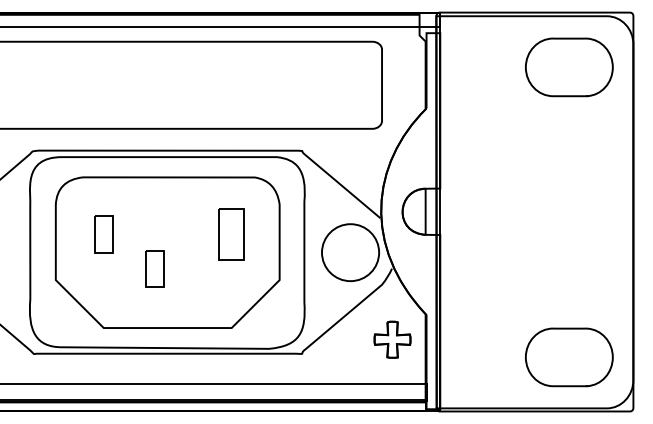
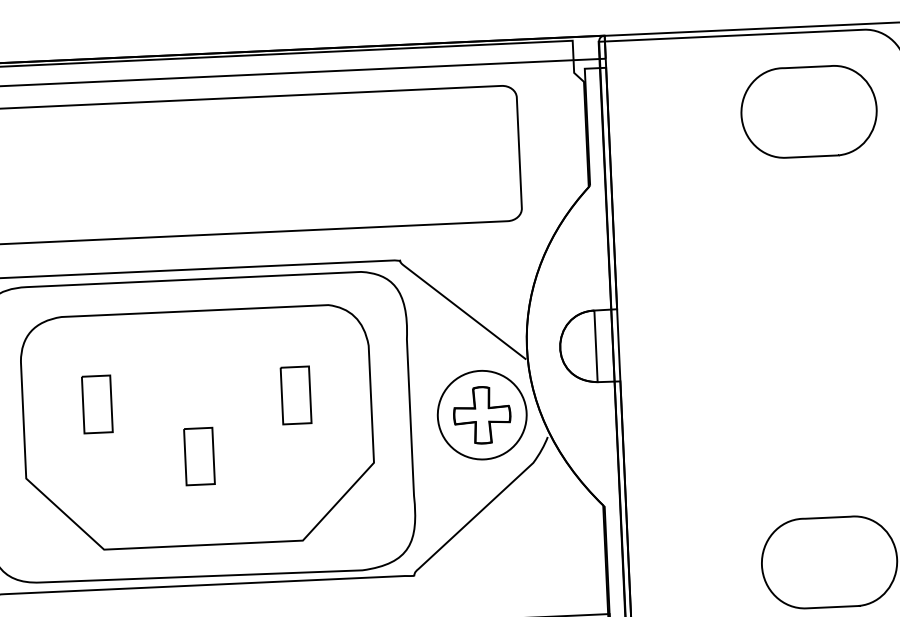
part: (231, 234) -> (295, 395), size x0.71
part: (154, 268) -> (199, 455), moved
part: (392, 339) -> (482, 414), moved

